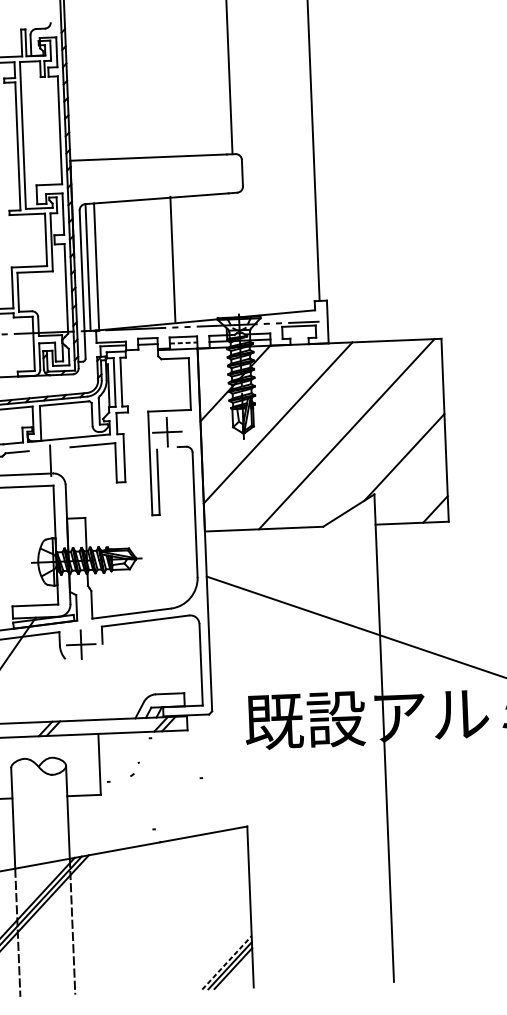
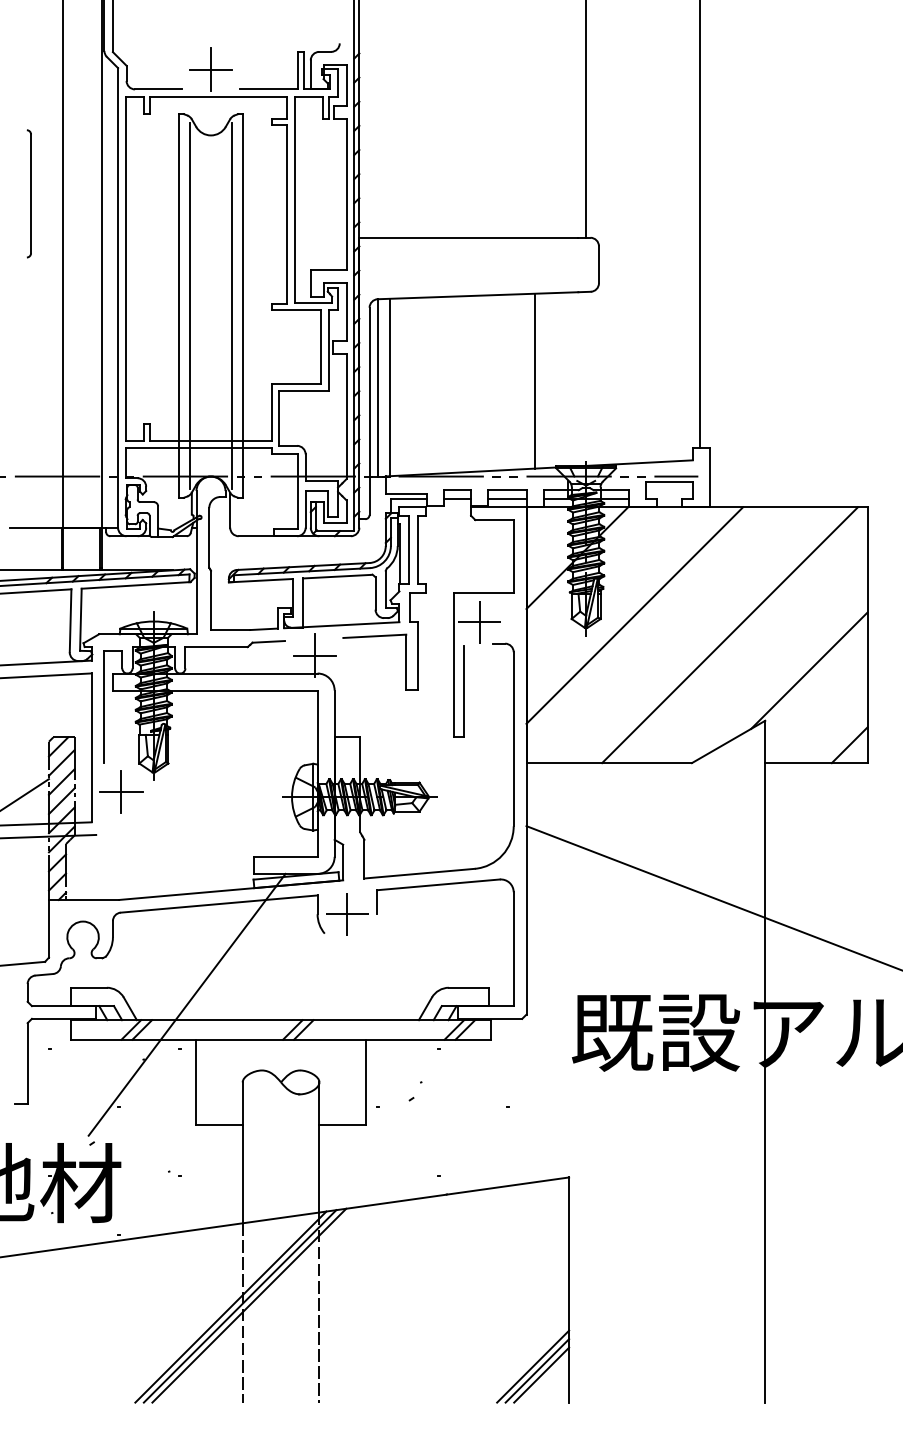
line: (173, 258) -> (535, 380), moved
line: (183, 342) -> (507, 498), dashed -> solid
line: (50, 460) -> (314, 655), added
line: (227, 962) -> (533, 1366), dashed -> solid

